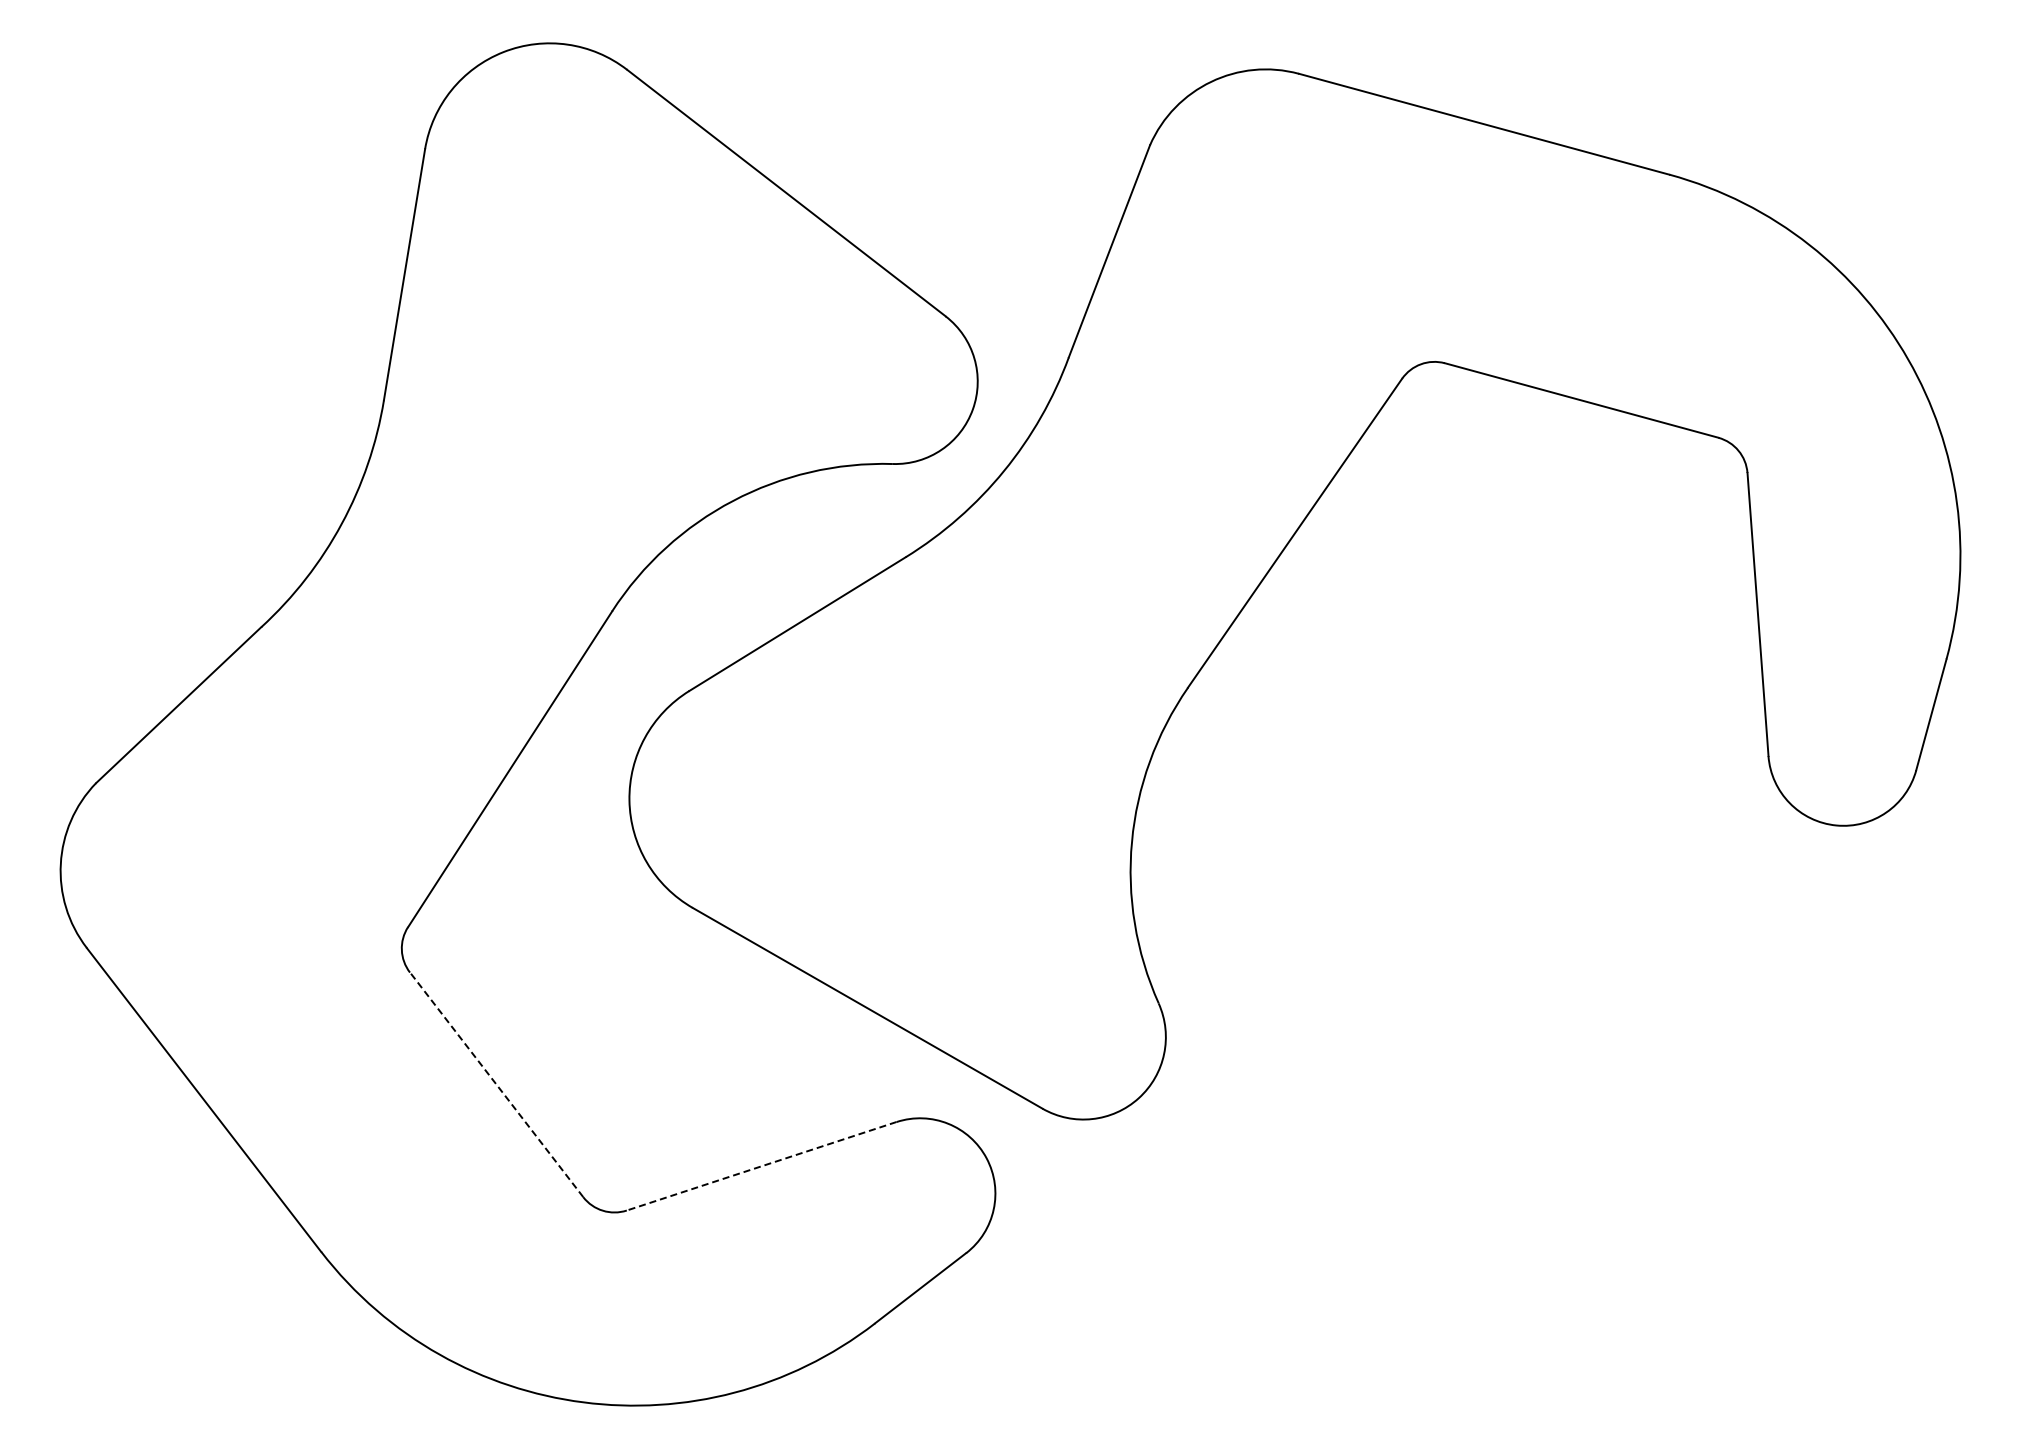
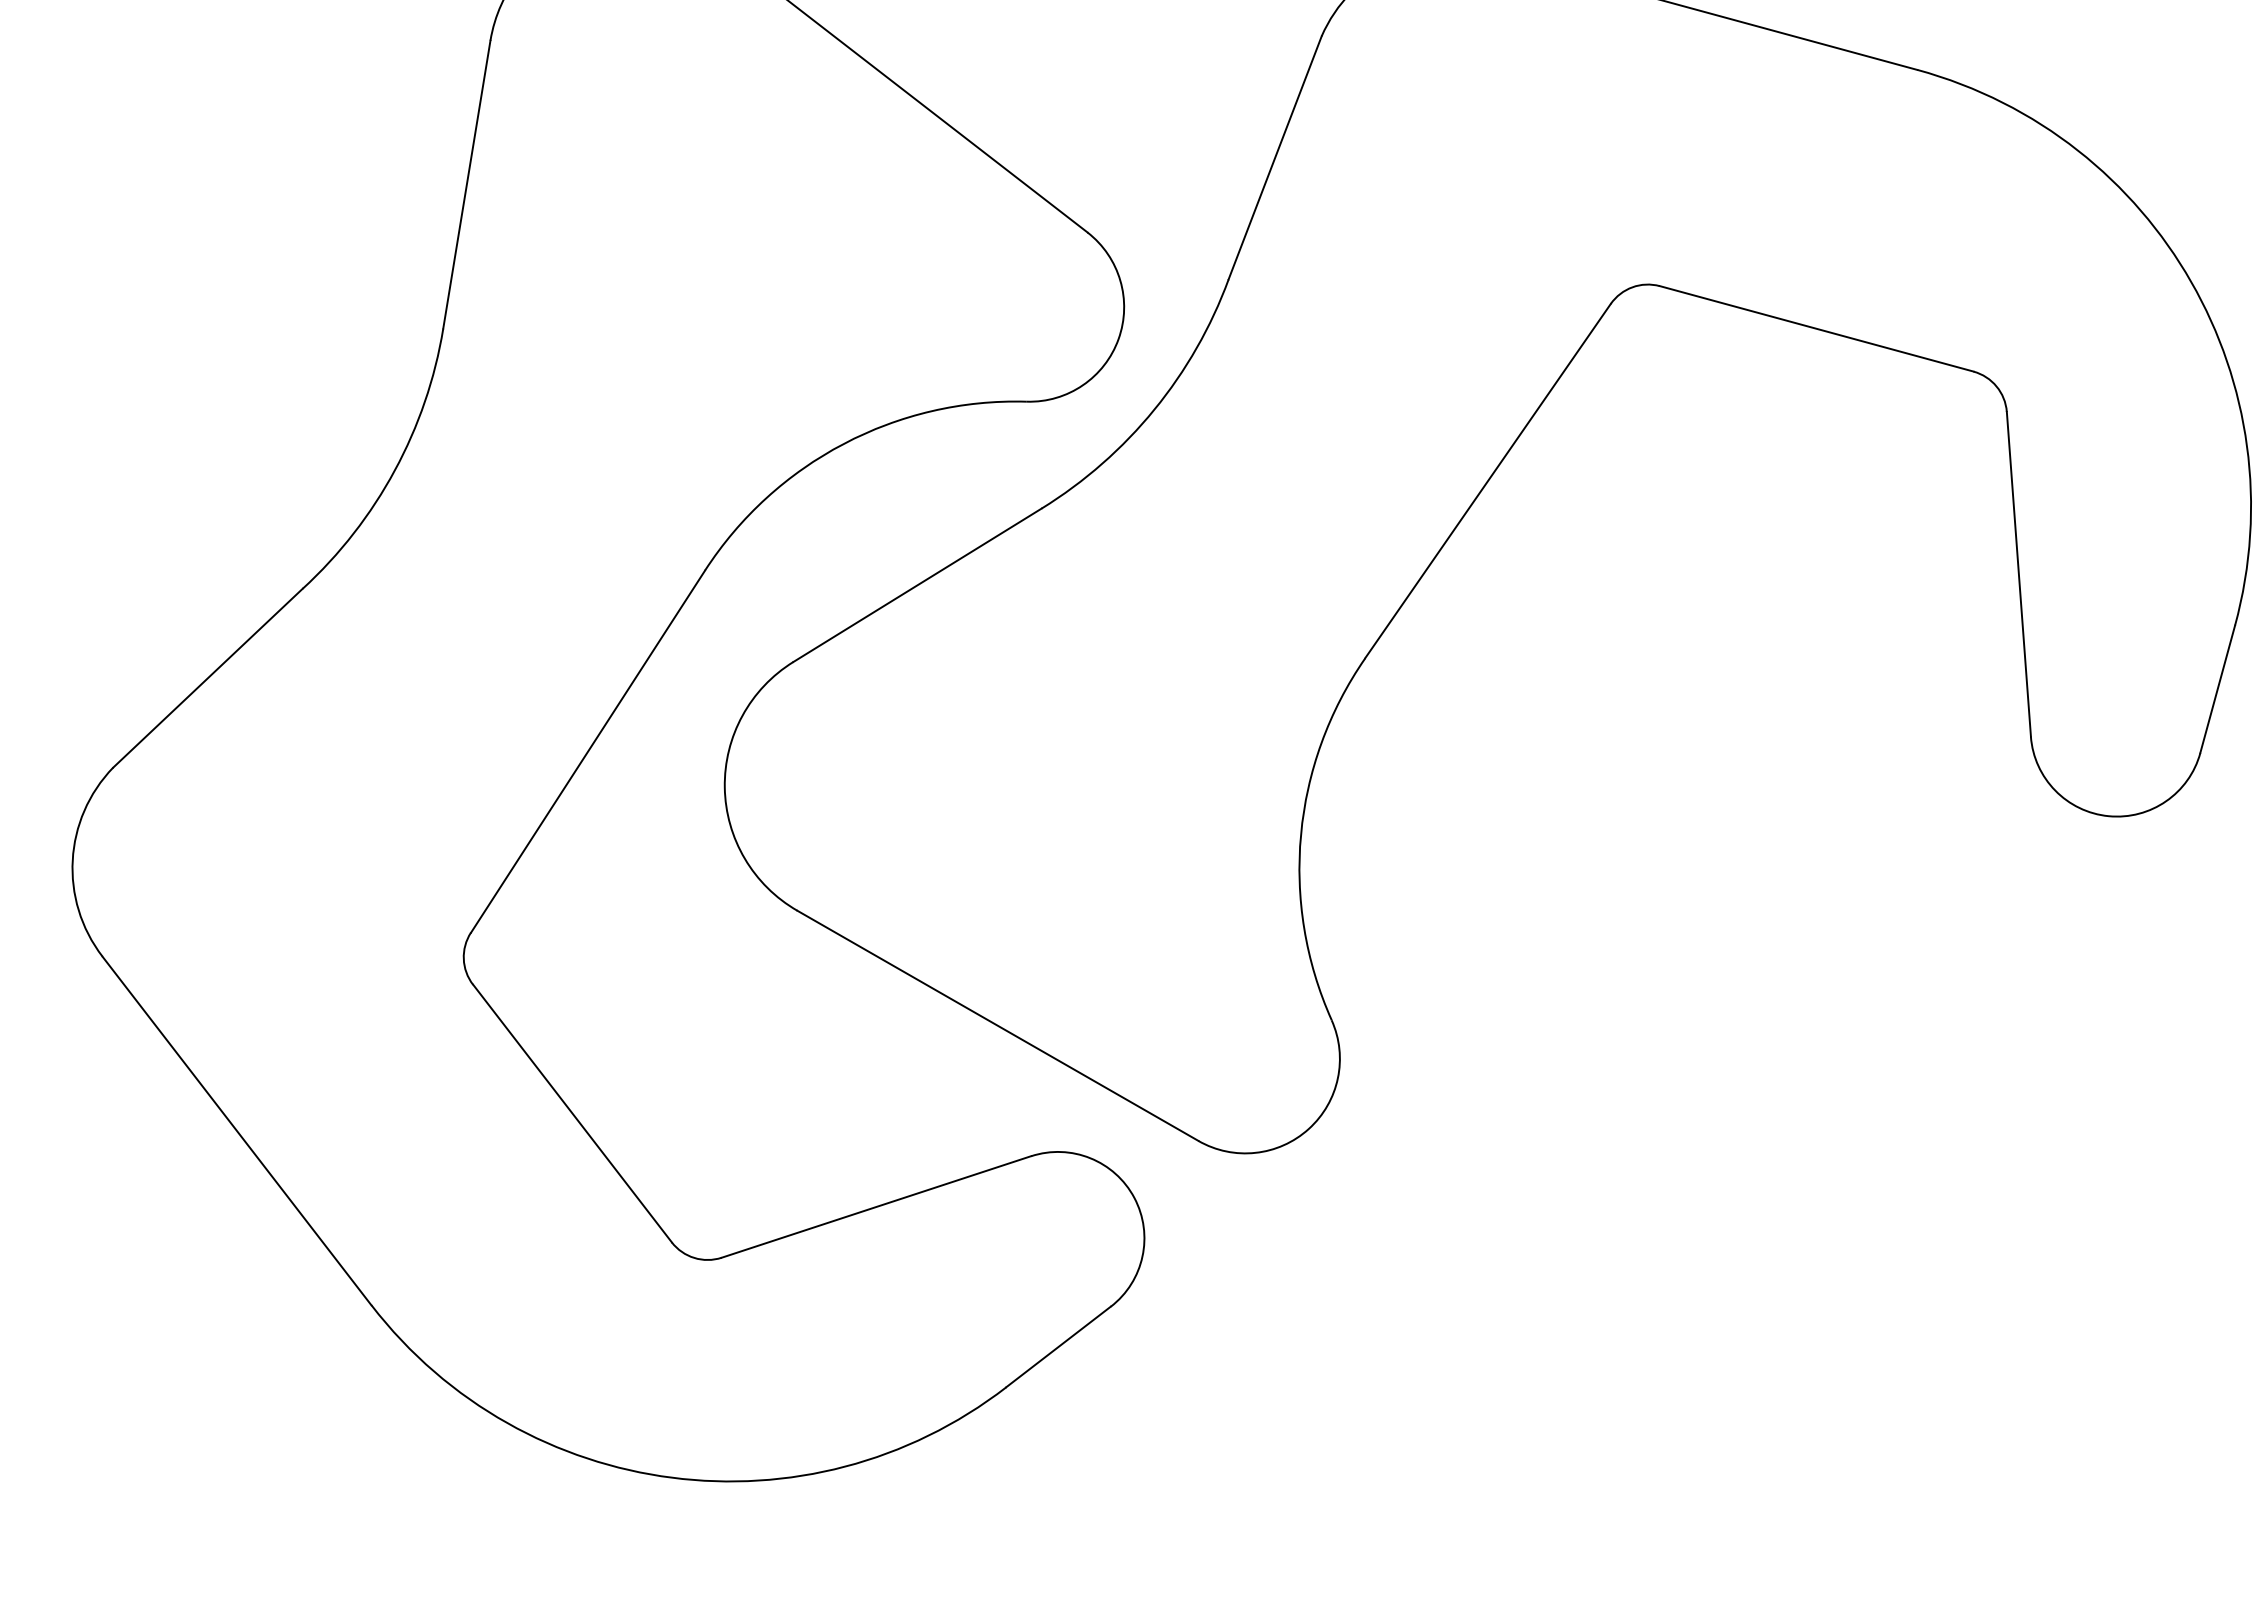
line: (496, 1084) -> (572, 1113), dashed -> solid
line: (761, 1166) -> (876, 1207), dashed -> solid

